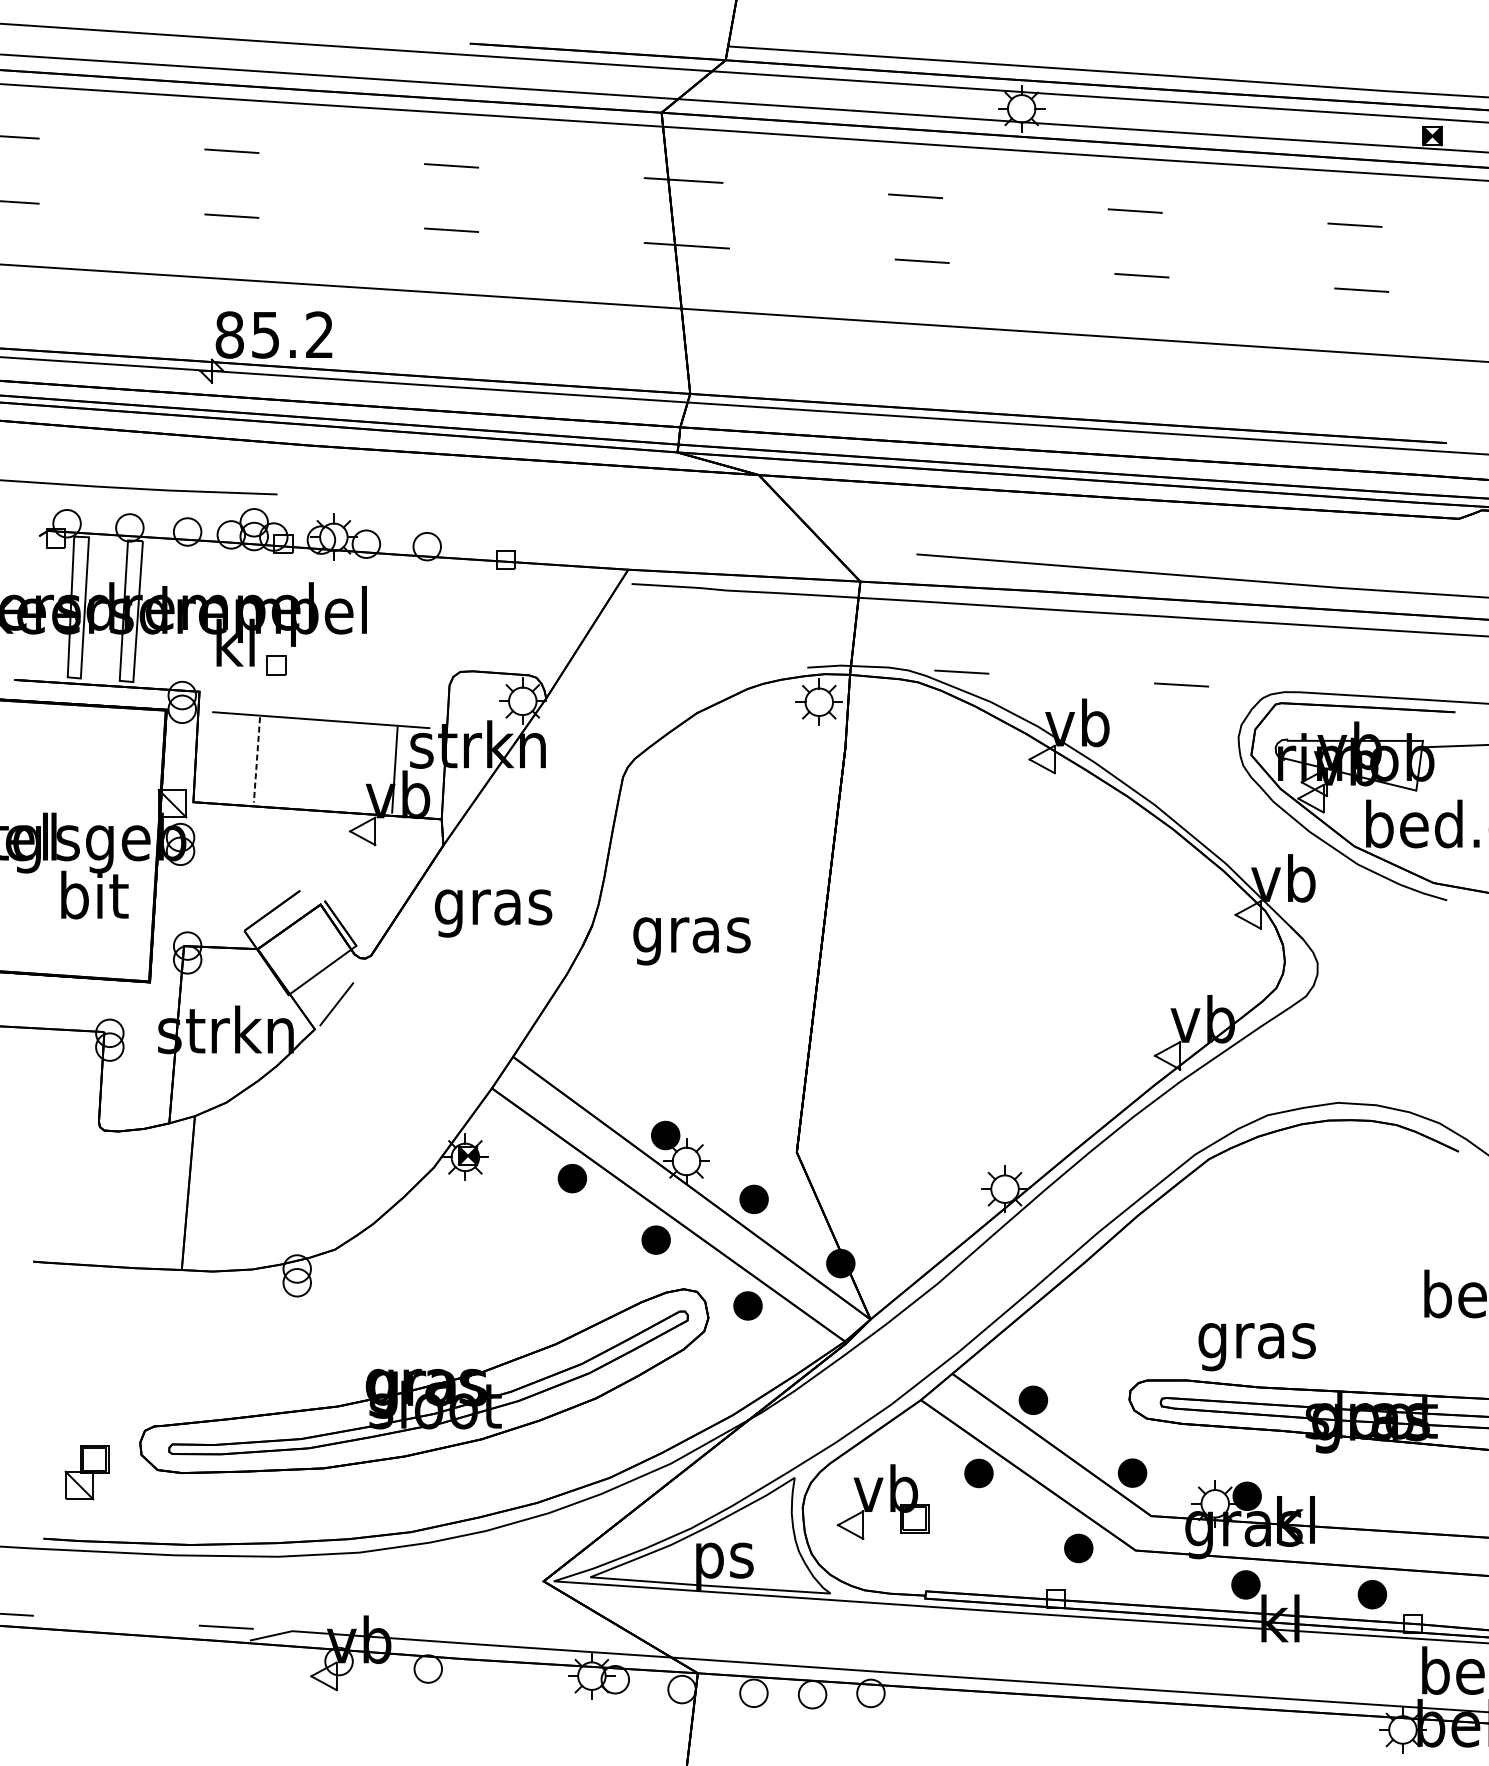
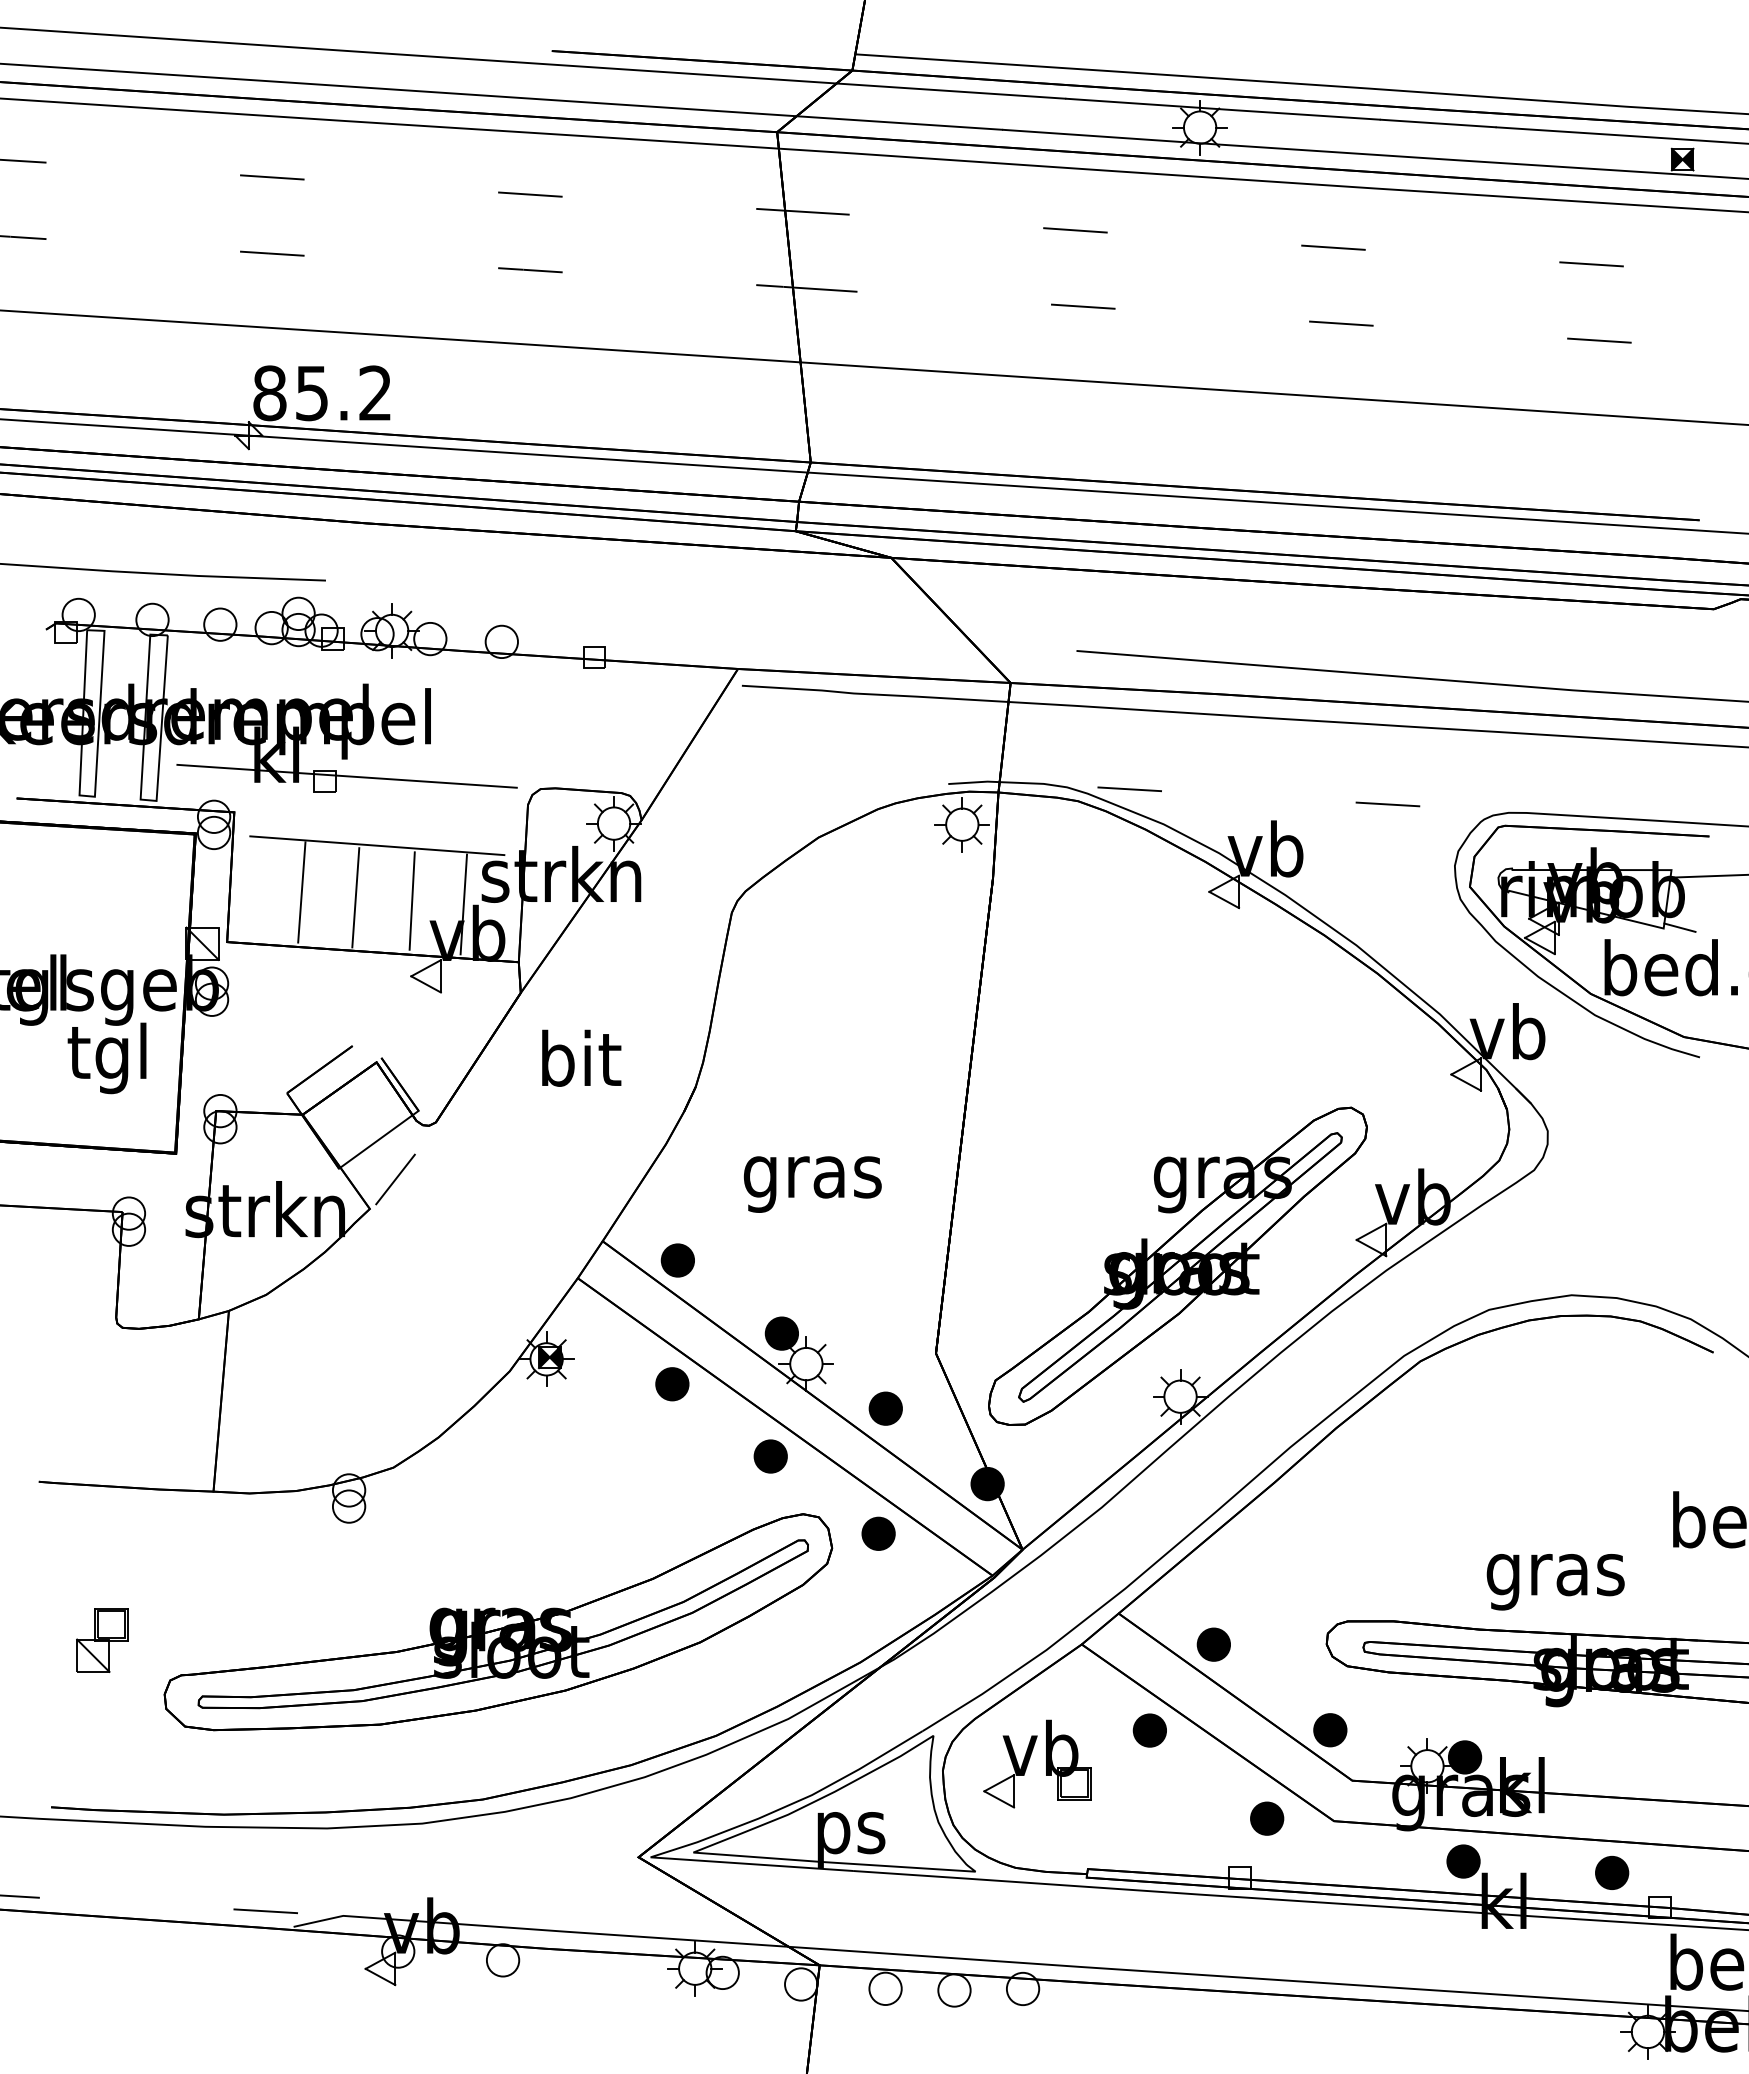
line: (295, 660) -> (346, 775), added
line: (256, 759) -> (301, 892), dashed -> solid
line: (302, 764) -> (355, 897), added
line: (350, 766) -> (411, 900), added
line: (1429, 789) -> (1679, 927), added
text: (93, 901) -> (109, 1058), bit -> tgl
text: (493, 907) -> (579, 1065), gras -> bit
text: (691, 941) -> (812, 1184), moved
part: (576, 1073) -> (677, 1260), added
part: (1002, 1077) -> (1177, 1265), added
text: (1256, 1347) -> (1555, 1582), moved
part: (87, 1472) -> (102, 1640), moved

